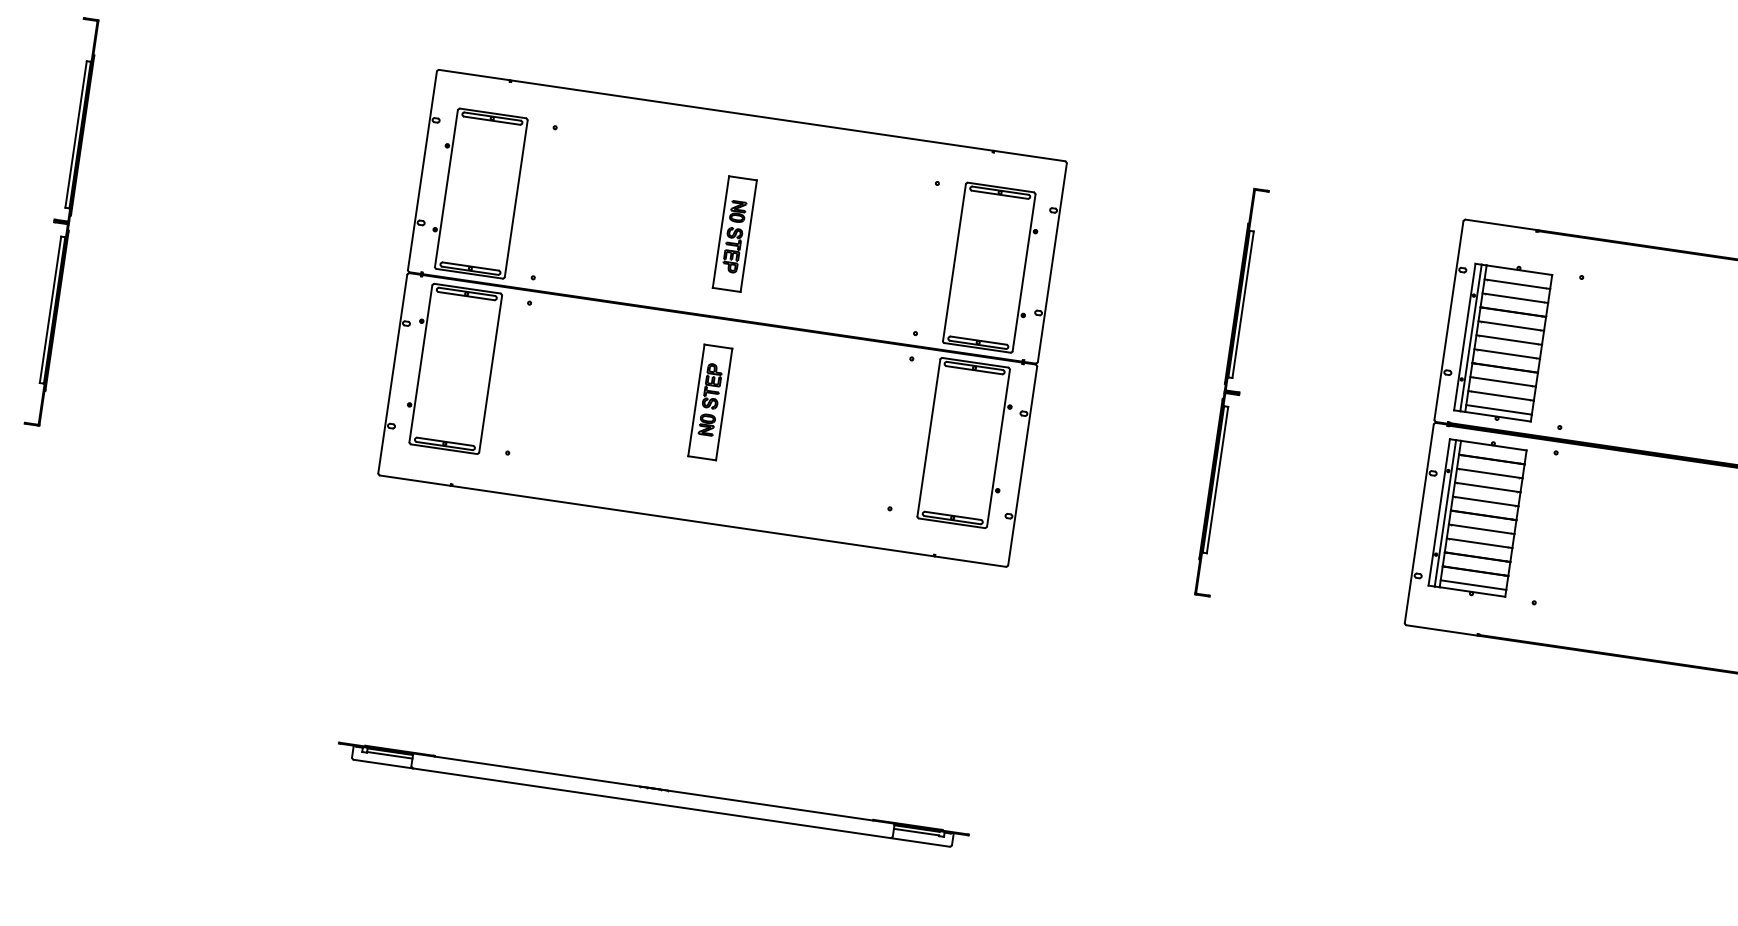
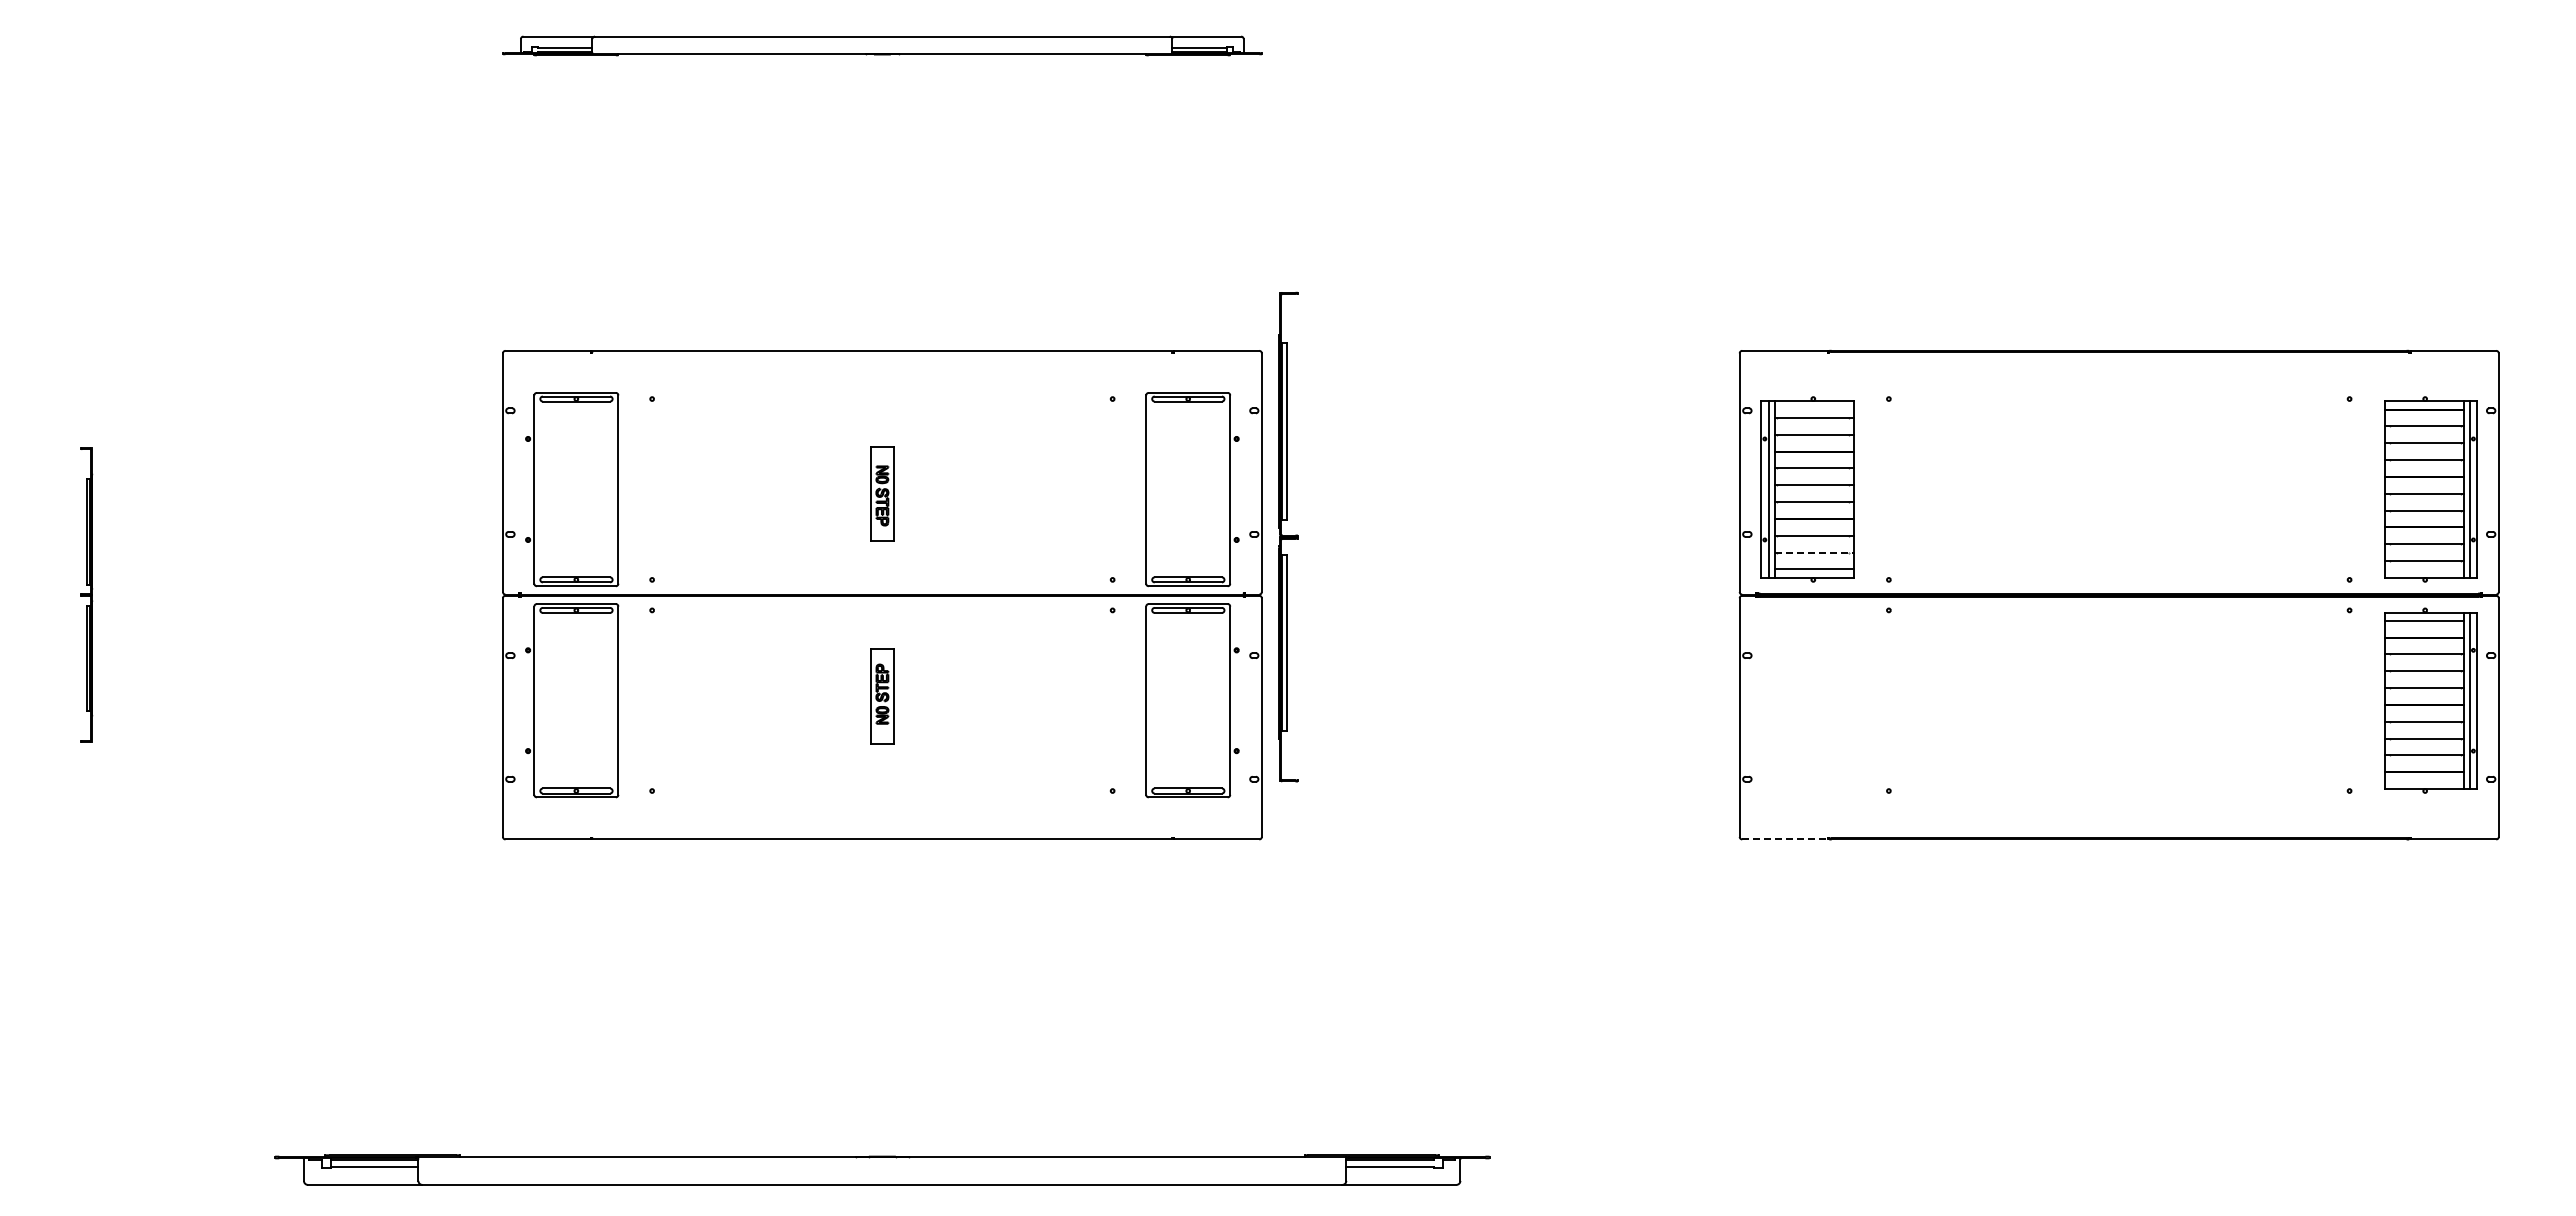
part: (62, 221) -> (86, 594), size x0.6
part: (734, 234) -> (882, 493), size x0.7
part: (1231, 392) -> (1288, 536), moved
line: (1501, 395) -> (1814, 552), solid -> dashed
part: (710, 402) -> (882, 696), size x0.7
part: (1477, 517) -> (1807, 700), removed
line: (1441, 630) -> (1784, 839), solid -> dashed
part: (653, 795) -> (882, 1169), size x1.6

